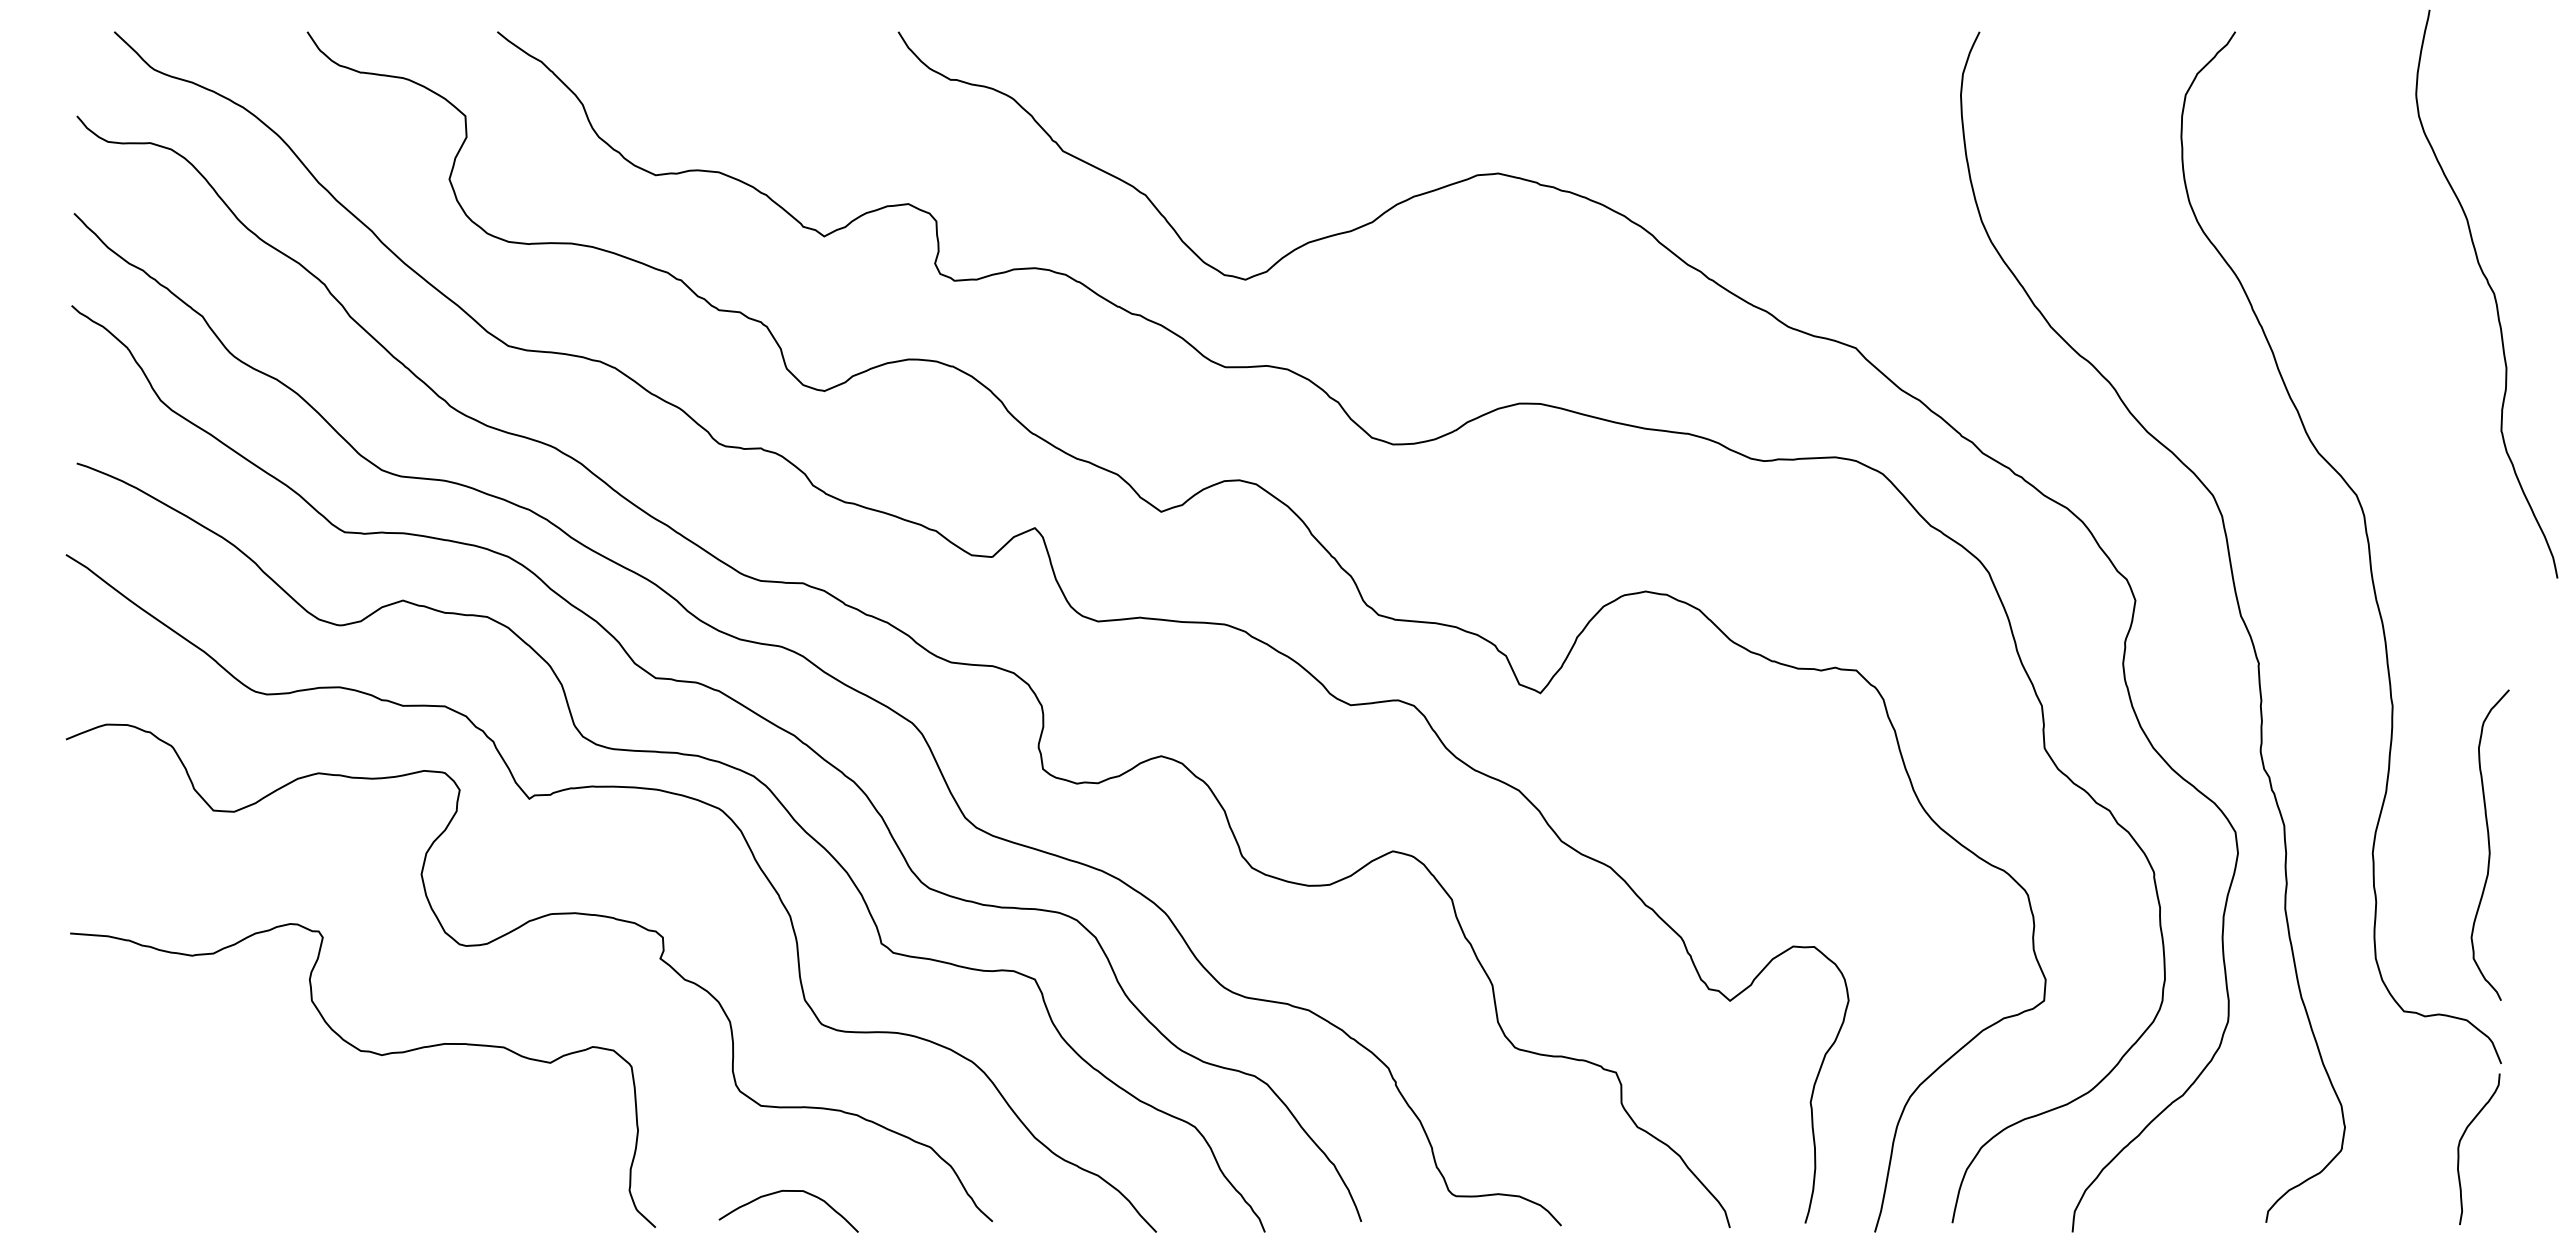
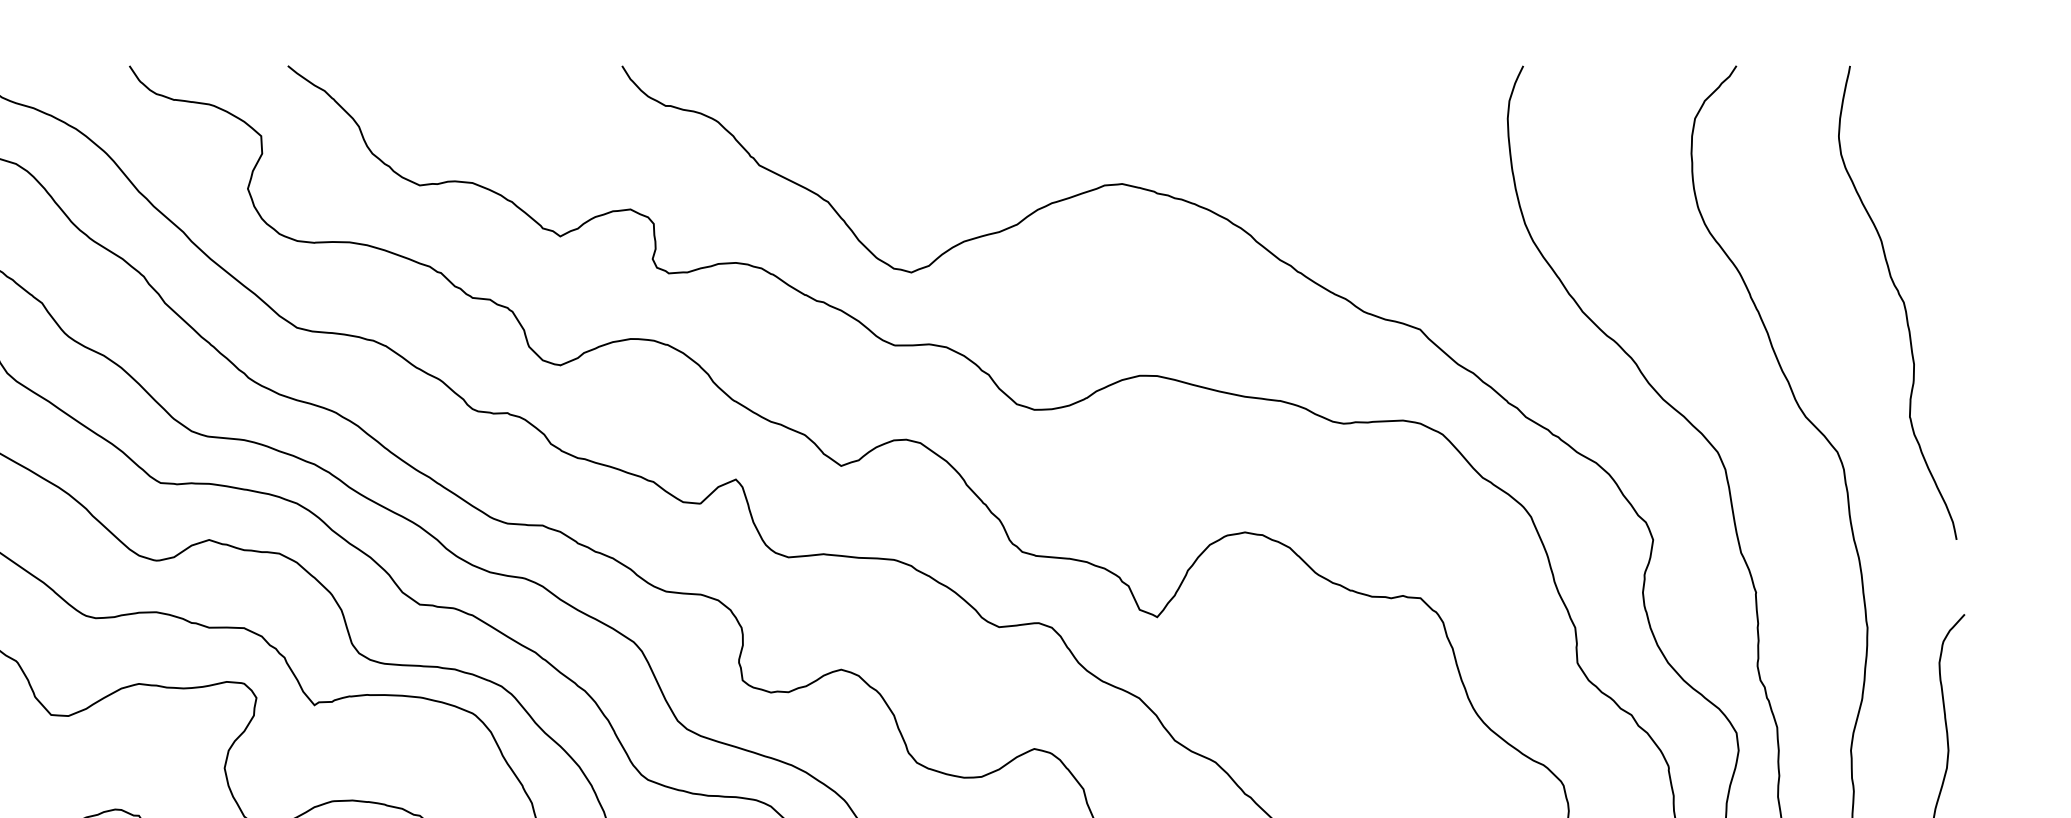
curve: (2491, 291) -> (1901, 300), moved

